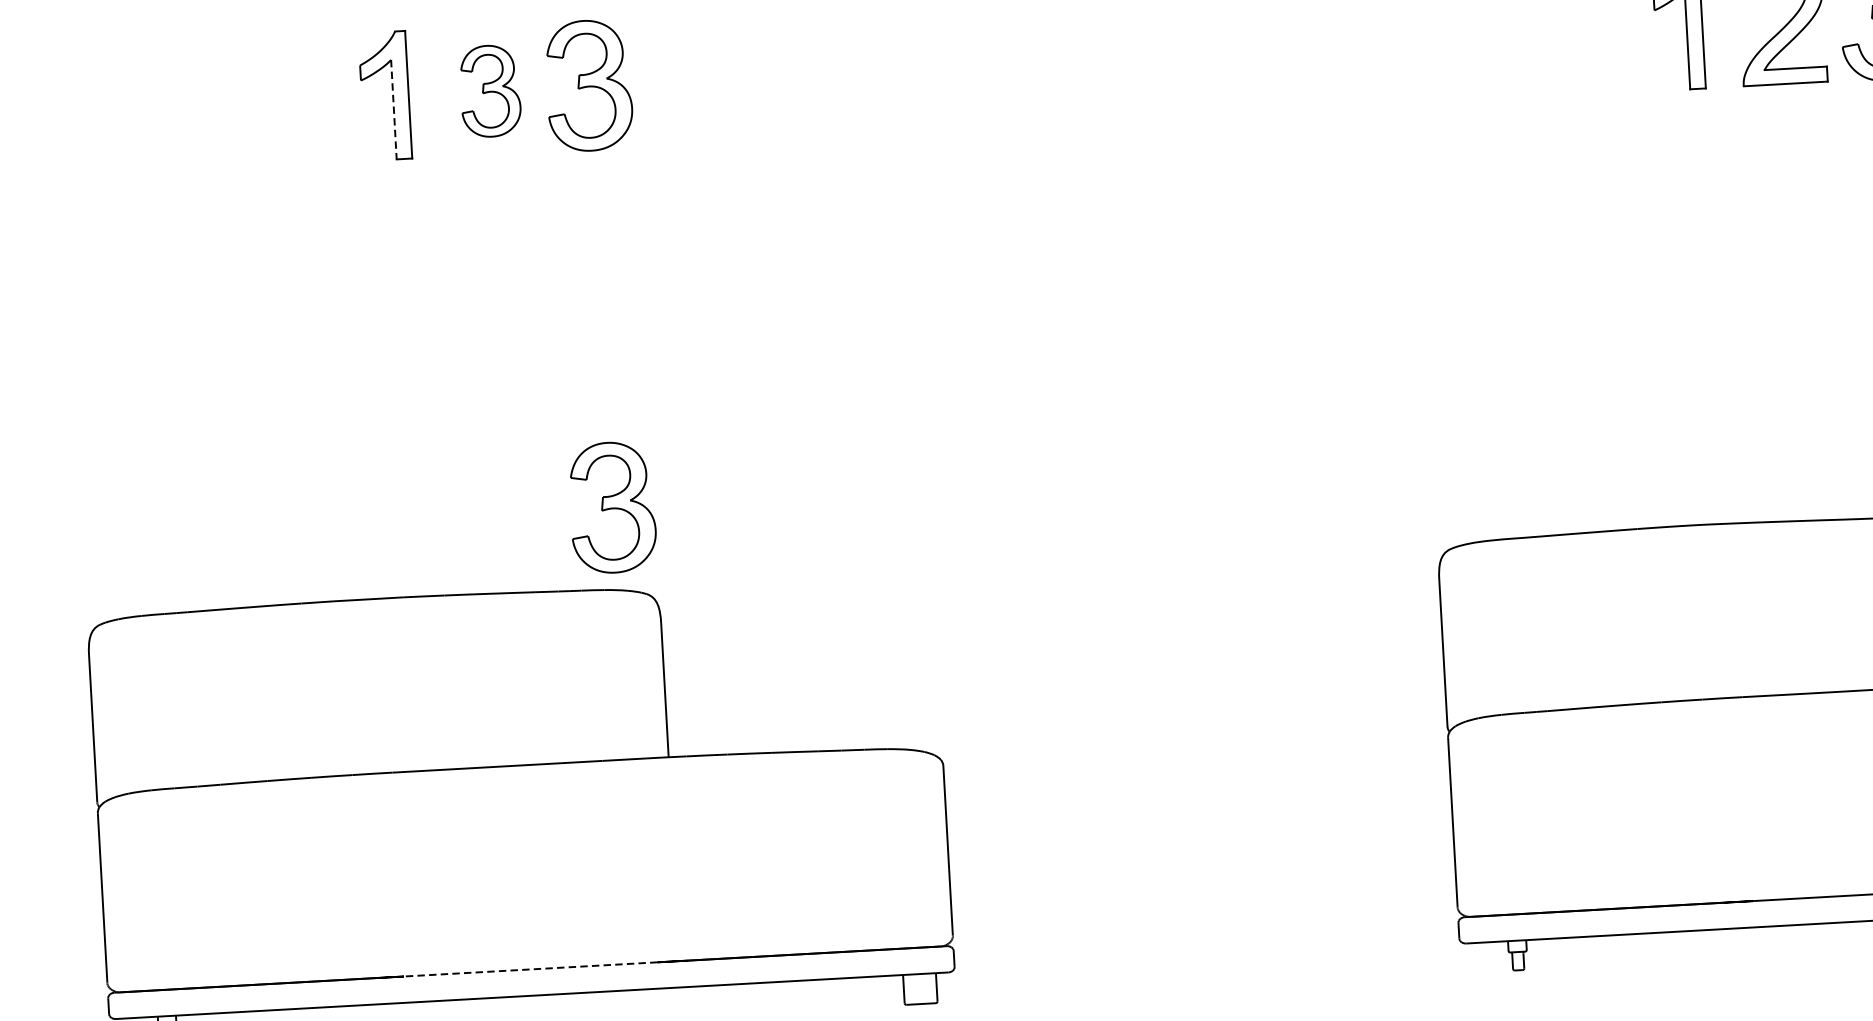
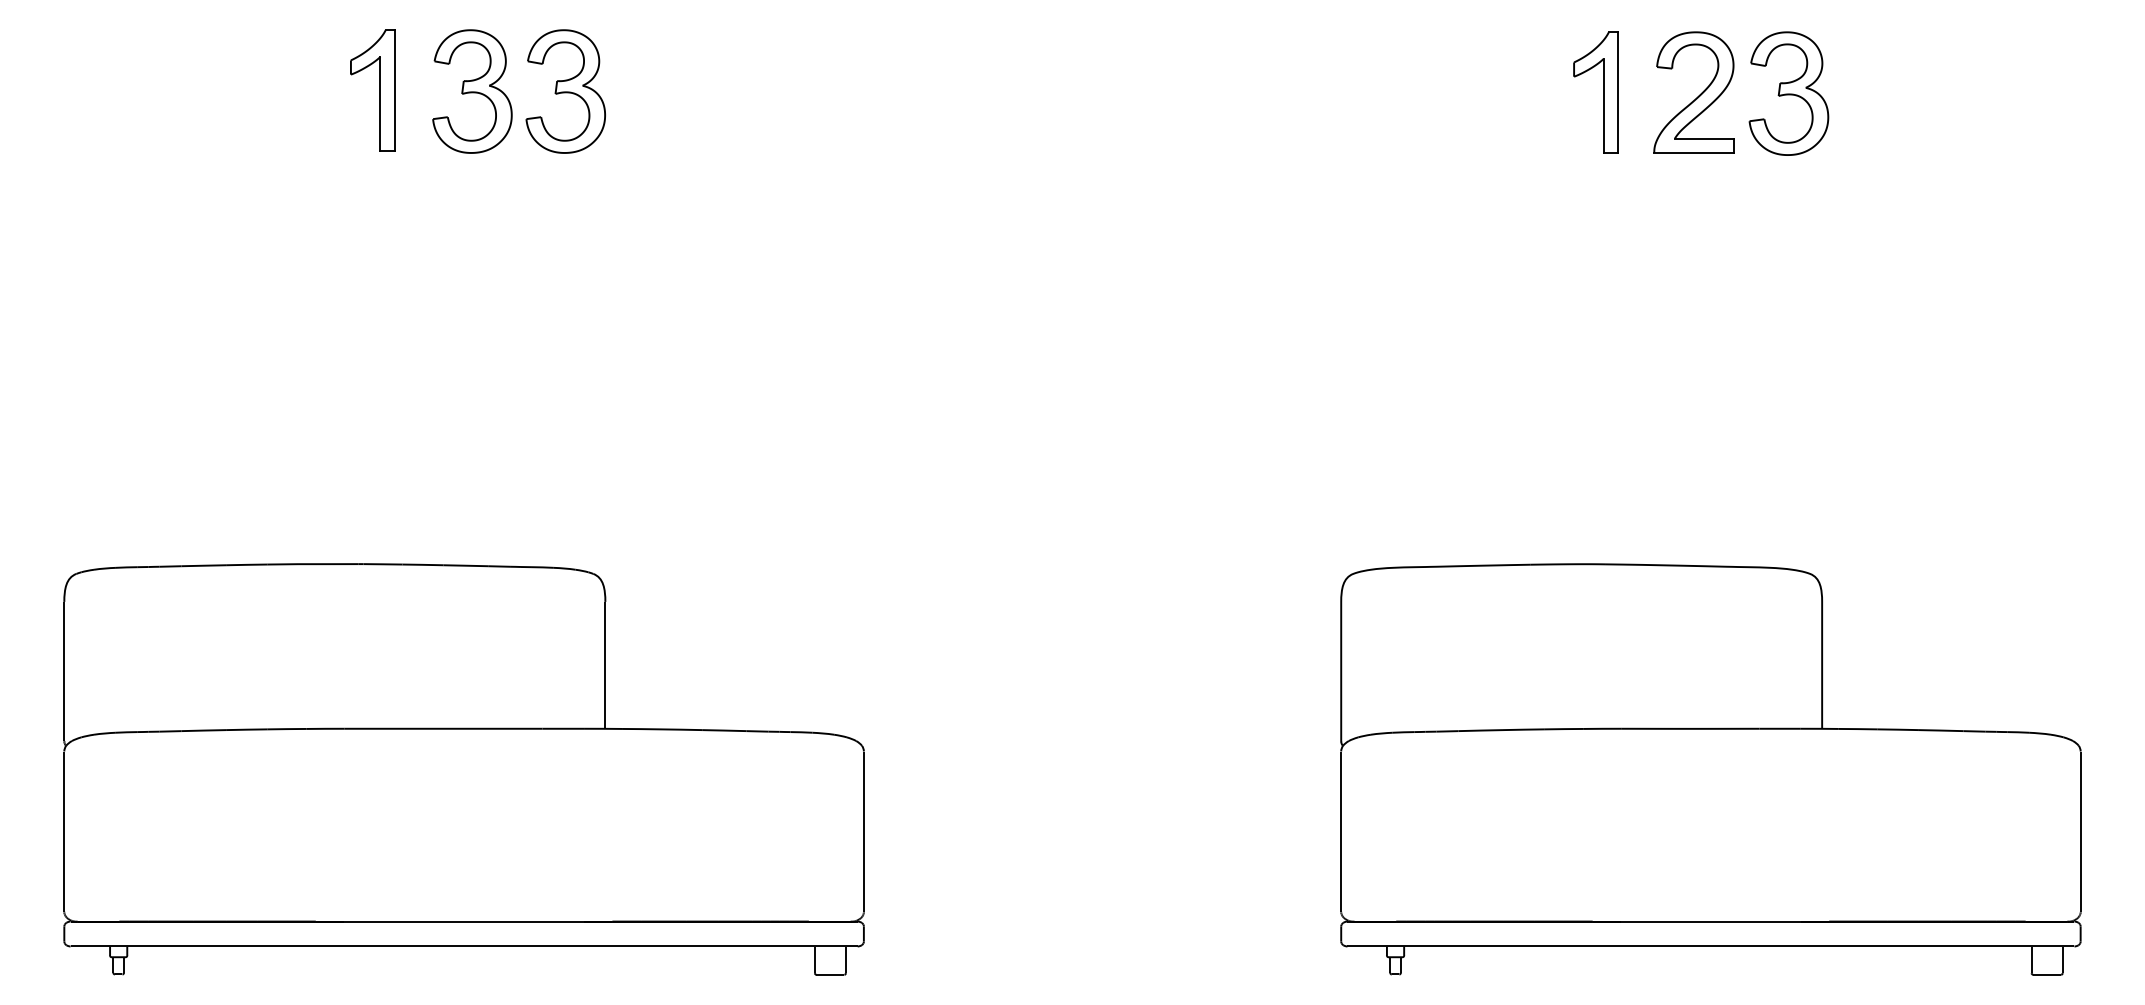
part: (490, 91) -> (472, 91), size x1.43
line: (393, 110) -> (380, 104), dashed -> solid
part: (612, 507) -> (565, 490), removed
line: (531, 969) -> (464, 921), dashed -> solid

